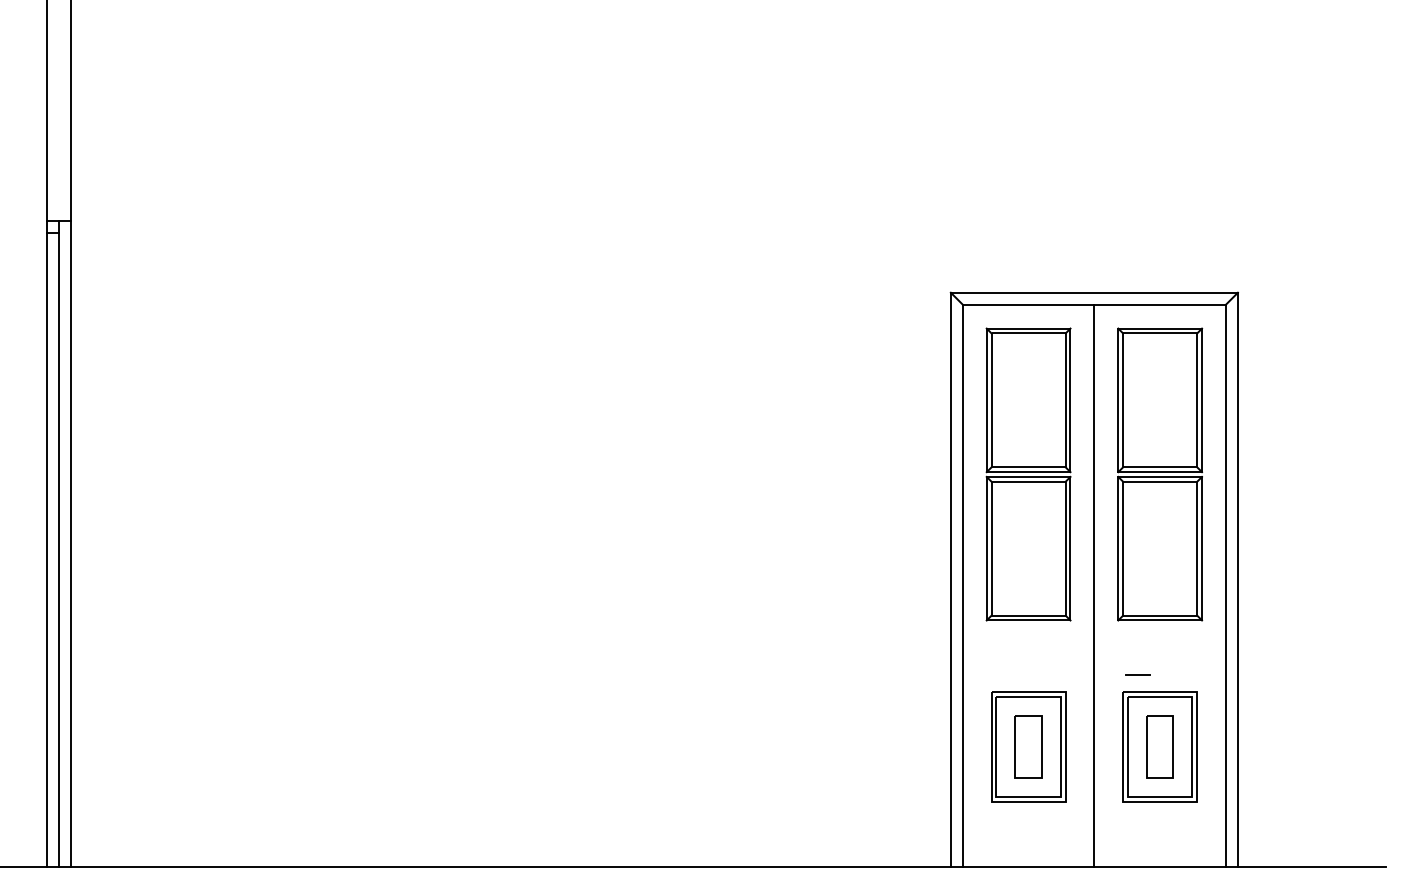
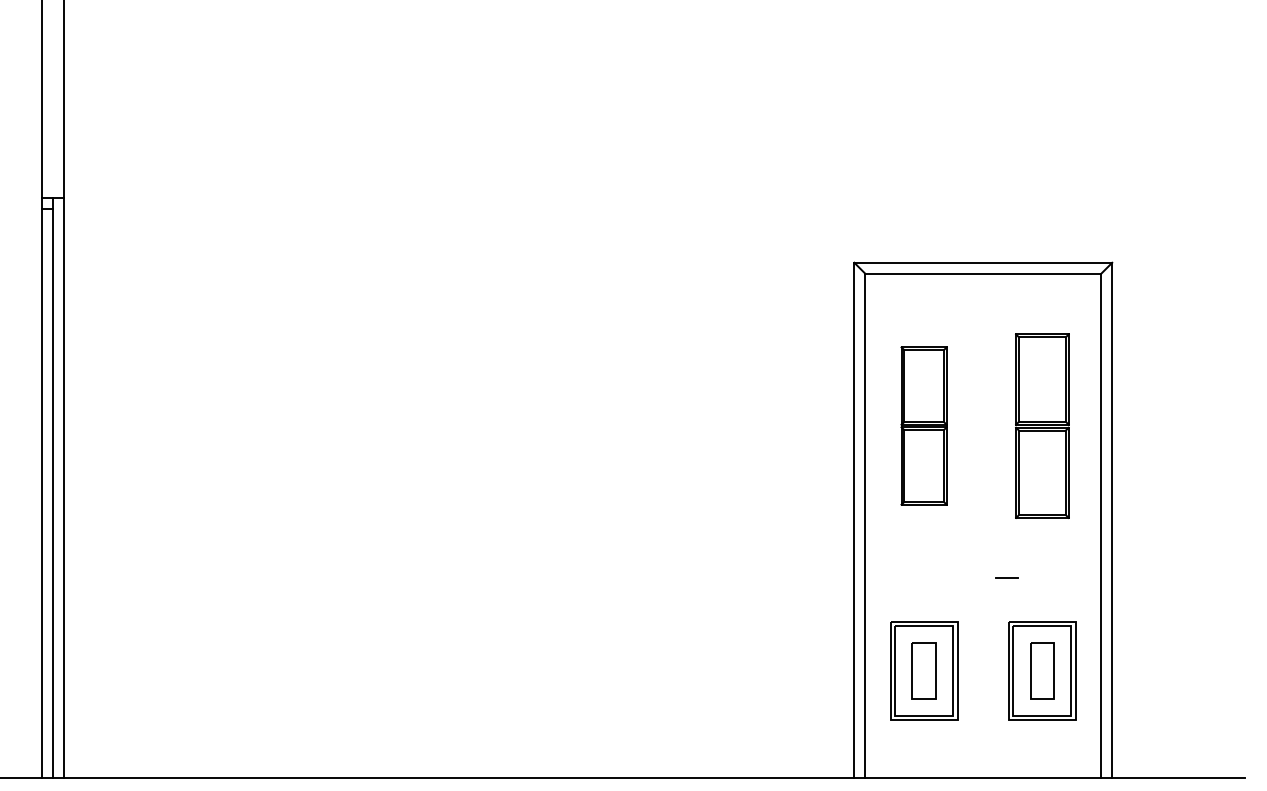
part: (1027, 473) -> (923, 425), size x0.6
part: (1160, 475) -> (1042, 426), size x0.7
line: (1094, 585) -> (983, 525), removed
line: (1136, 675) -> (1006, 577), moved

